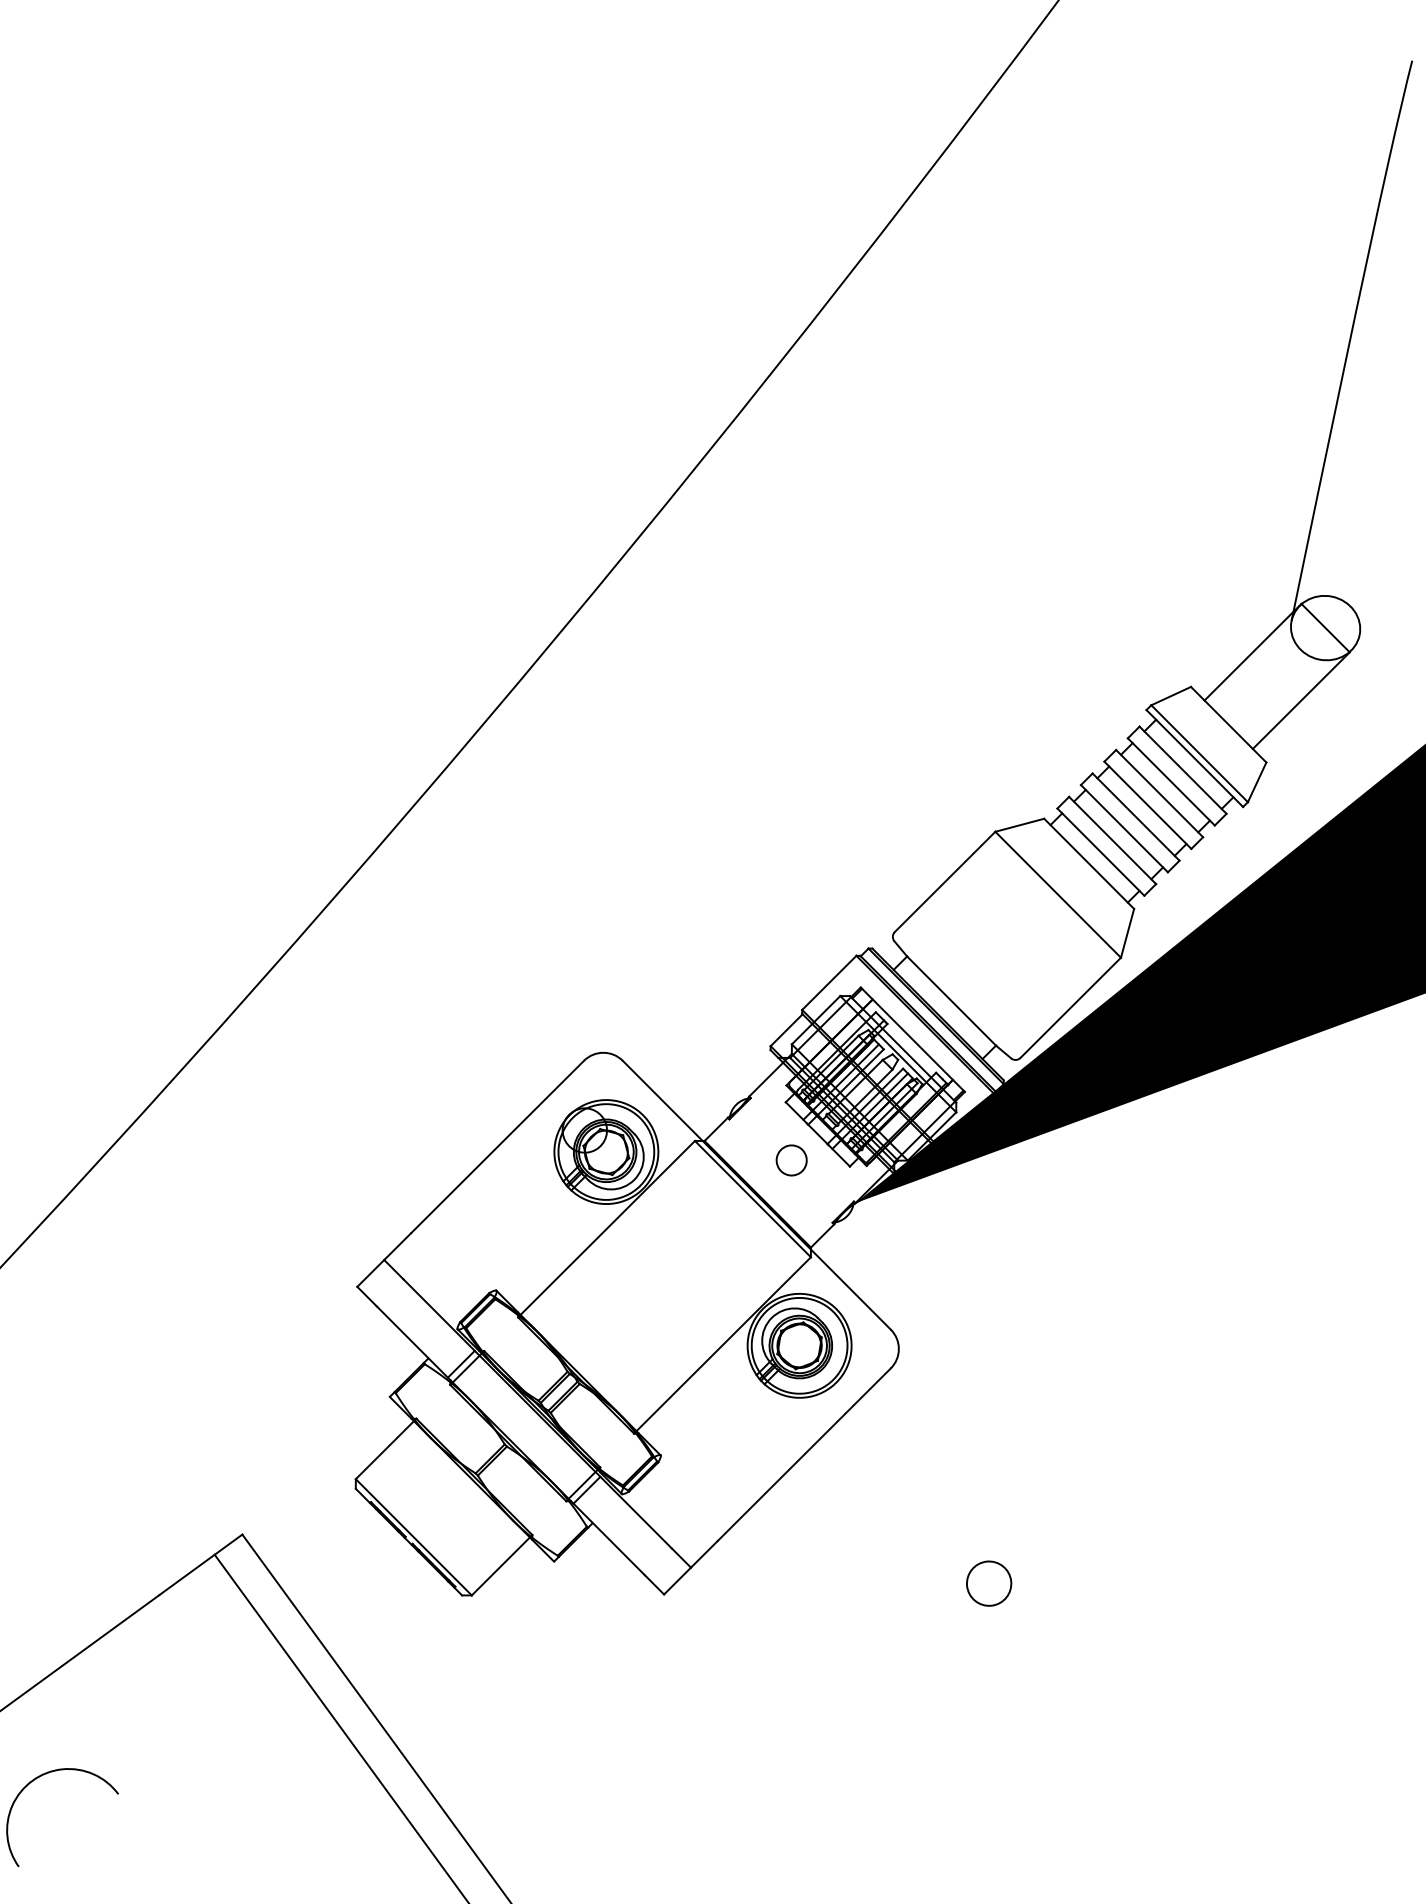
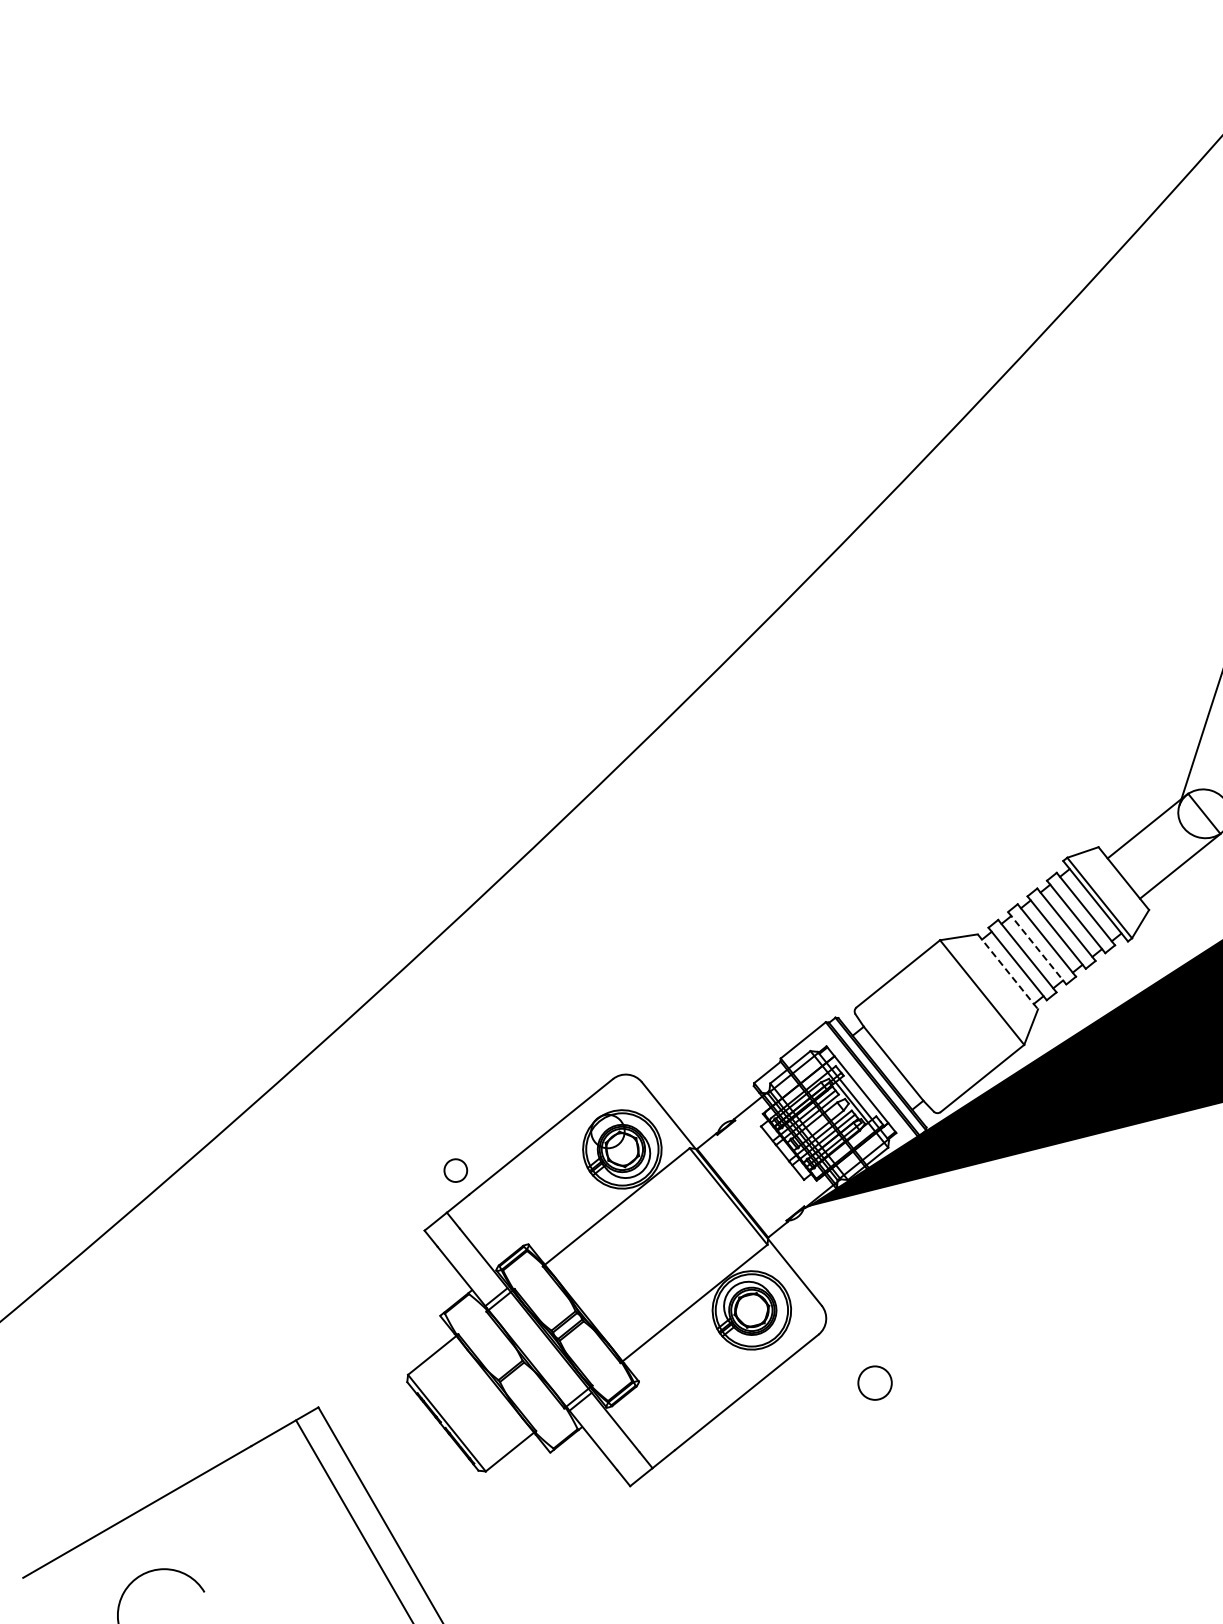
line: (1124, 828) -> (1037, 948), solid -> dashed
line: (1090, 864) -> (1008, 972), solid -> dashed
part: (791, 1160) -> (455, 1170), moved
circle: (988, 1582) -> (874, 1382), moved

